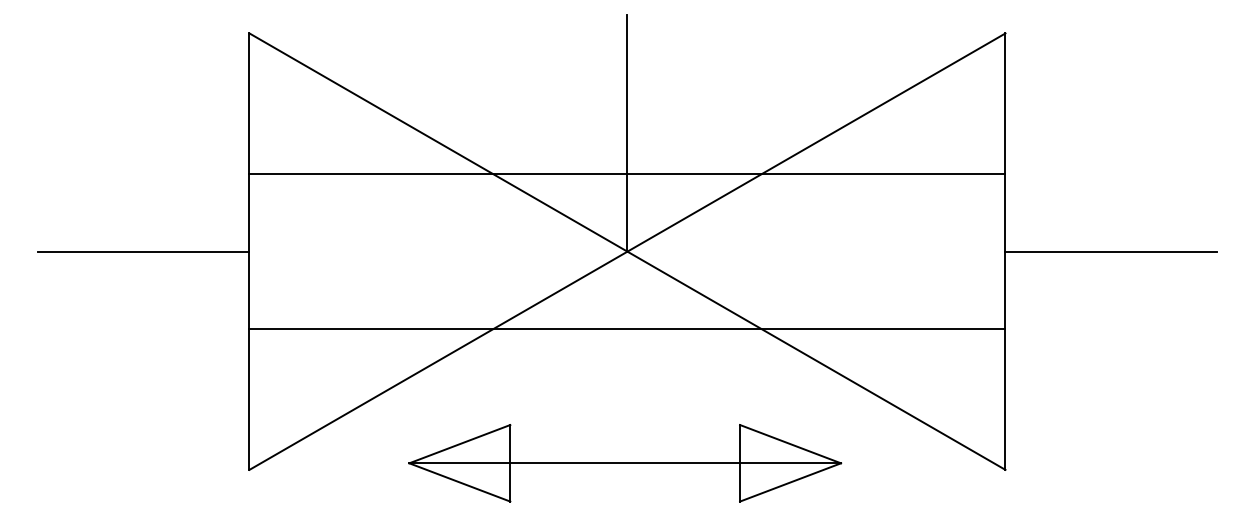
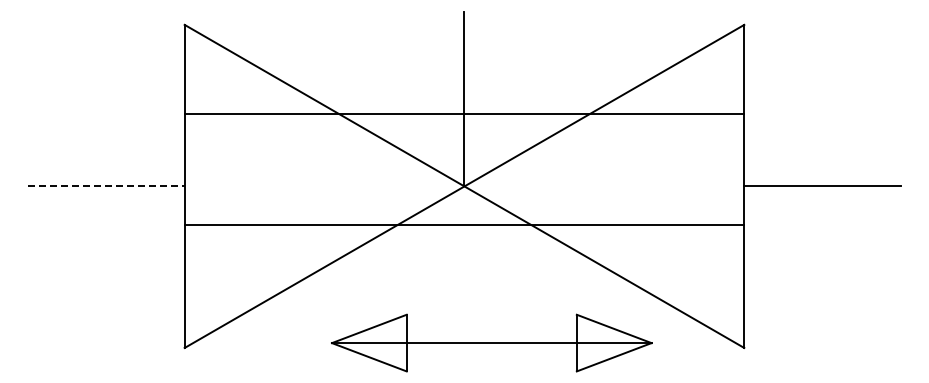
line: (627, 173) -> (464, 113), moved
line: (143, 251) -> (106, 186), solid -> dashed
line: (627, 328) -> (464, 224), moved
part: (624, 462) -> (491, 342), moved

